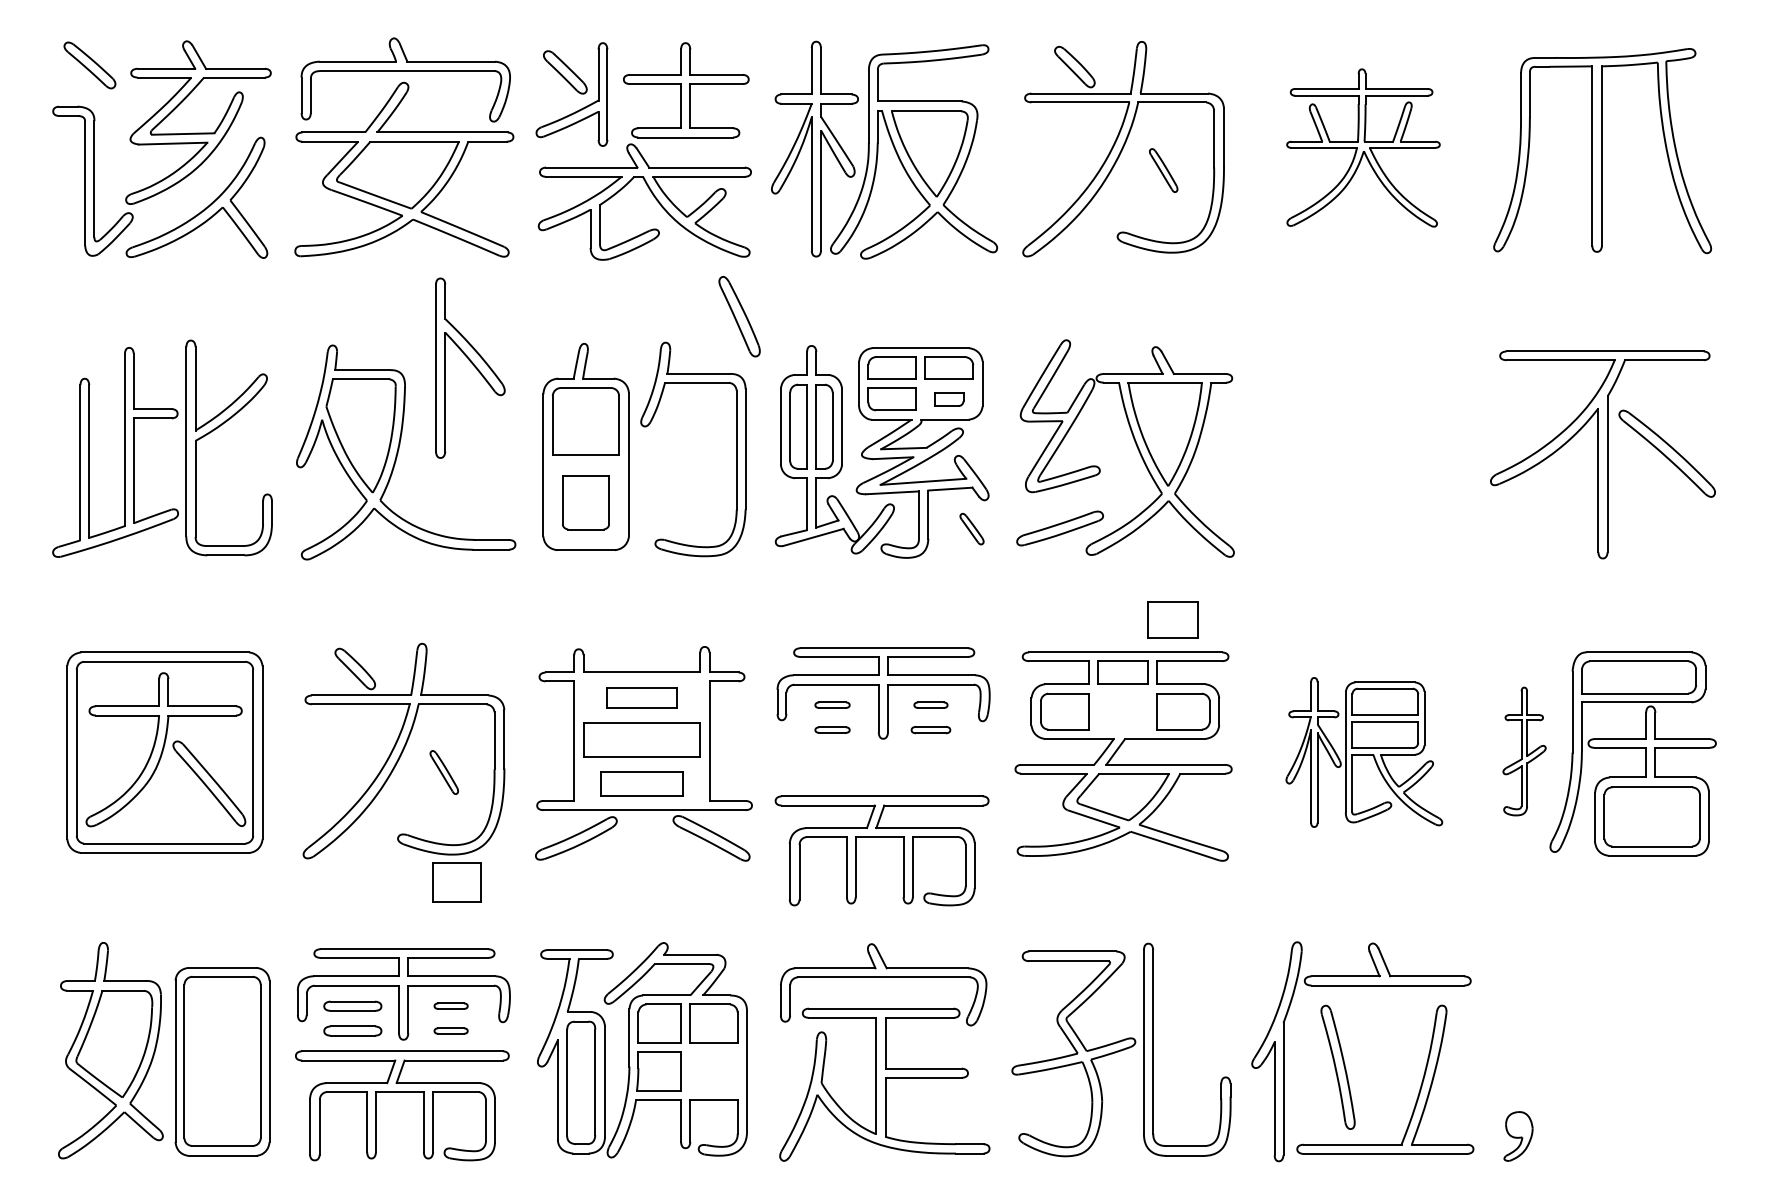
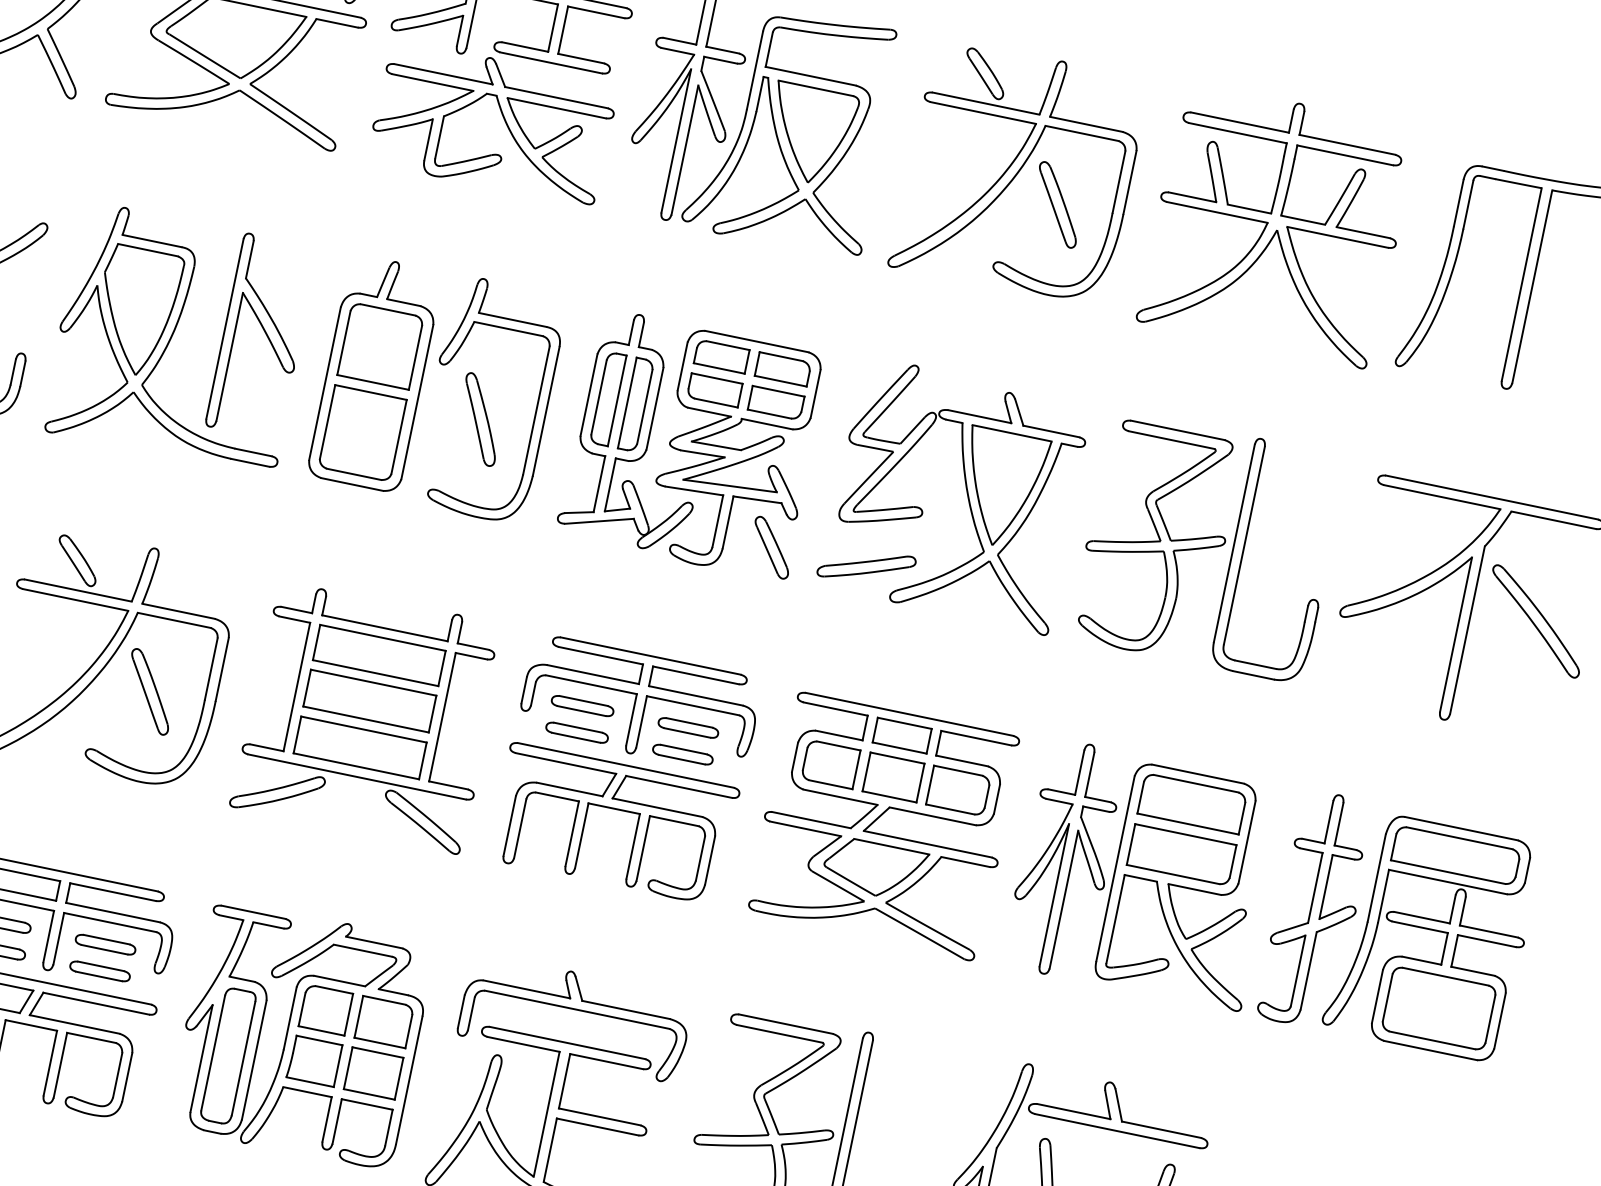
part: (1363, 147) -> (1277, 224), size x1.43
part: (1163, 170) -> (1057, 204), size x1.67
part: (739, 316) -> (480, 419), moved
part: (470, 367) -> (262, 336), moved
part: (948, 399) -> (775, 403), size x1.67
part: (1361, 447) -> (1208, 546), added
part: (585, 502) -> (362, 432), size x1.43
part: (971, 528) -> (771, 546), size x1.67
part: (1172, 619) -> (892, 777), moved
part: (641, 697) -> (378, 655), size x1.67
part: (832, 704) -> (582, 705), size x1.67
part: (930, 704) -> (688, 726), size x1.67
part: (832, 729) -> (577, 732), size x1.67
part: (930, 729) -> (682, 753), size x1.43
part: (1524, 751) -> (1316, 909), size x1.67
part: (1364, 752) -> (1144, 875), size x1.43
part: (444, 772) -> (150, 691), size x1.67
part: (641, 783) -> (359, 747), size x1.43
part: (881, 837) -> (616, 809), moved
part: (456, 882) -> (373, 1073), moved
part: (450, 1005) -> (105, 943), size x1.67
part: (450, 1030) -> (99, 970), size x1.67

